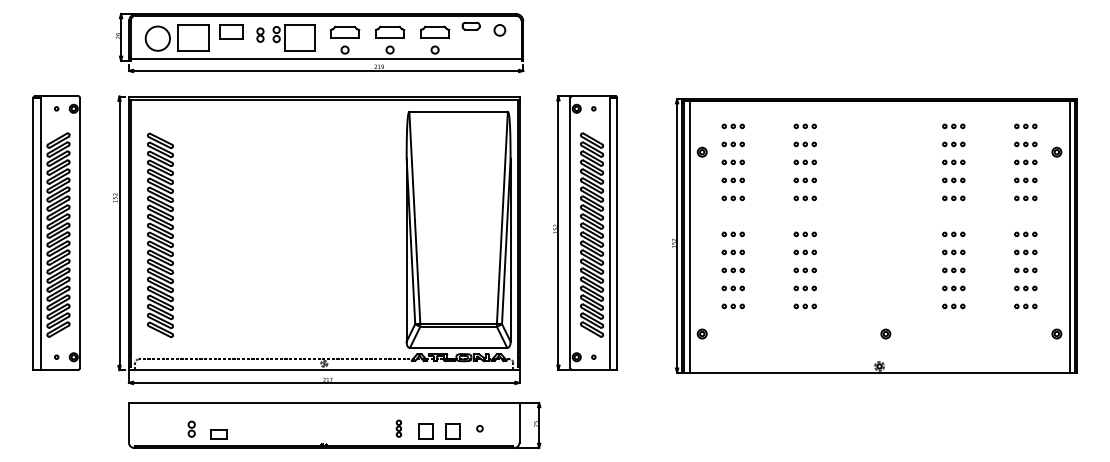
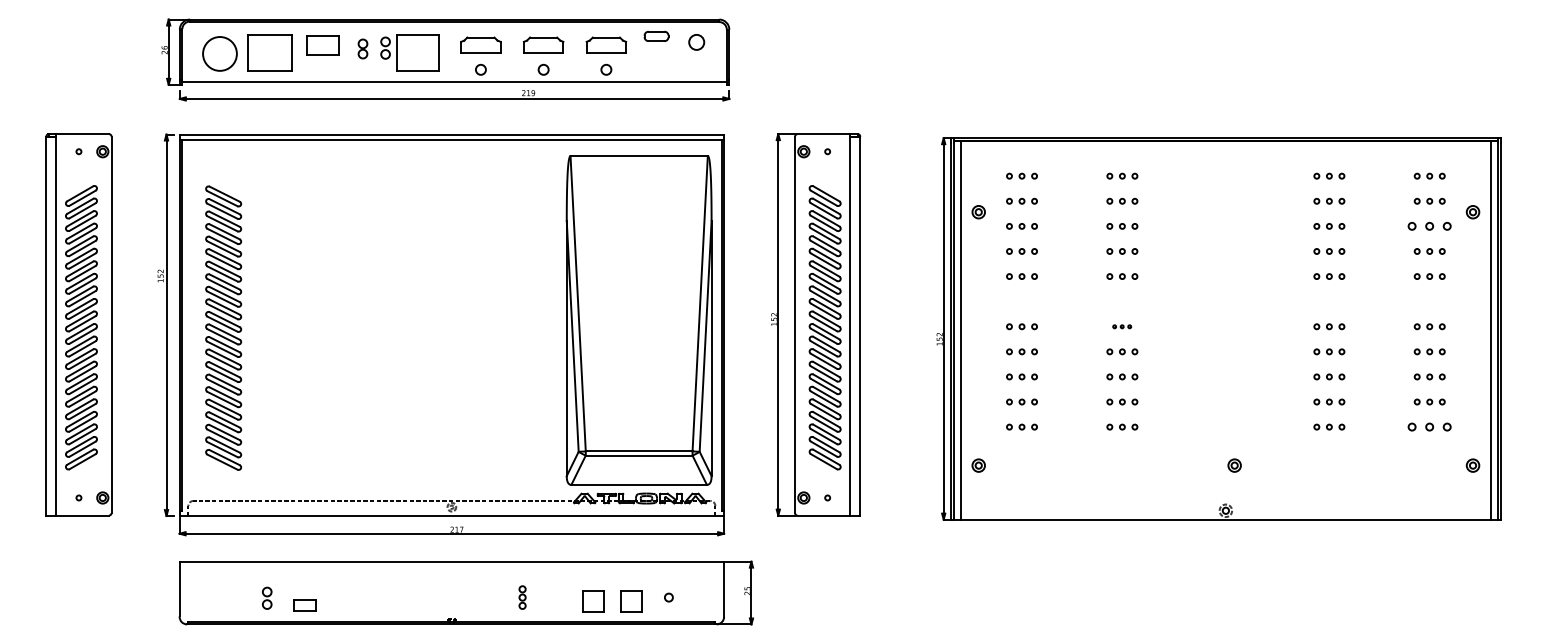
part: (1025, 162) -> (1429, 226), size x1.4
part: (804, 234) -> (1121, 326), size x0.6
part: (1025, 306) -> (1429, 427), size x1.4
part: (398, 428) -> (521, 597), moved

